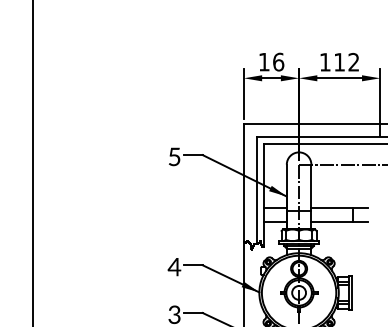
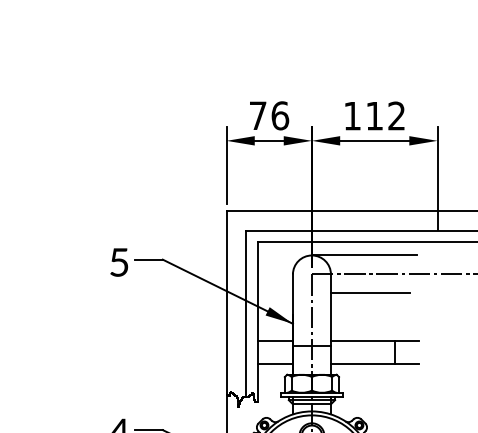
text: (264, 62) -> (258, 116), 16 -> 76
line: (332, 152) -> (363, 255), added
line: (336, 176) -> (369, 292), added

